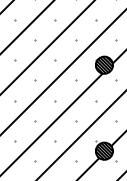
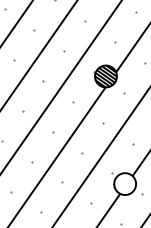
hatch: (104, 150) -> (125, 183), removed

